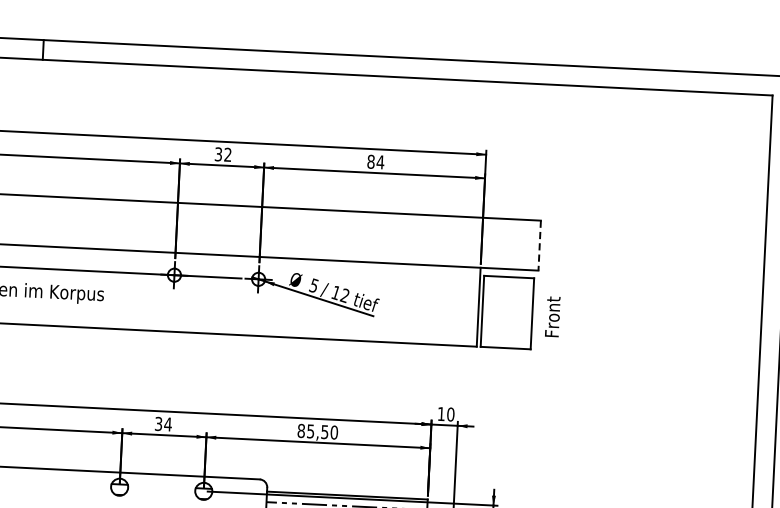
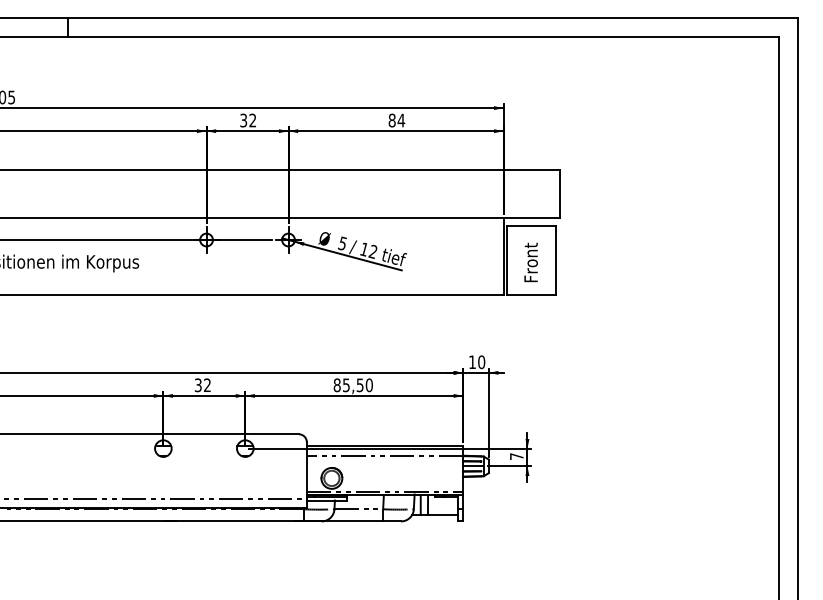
line: (539, 246) -> (559, 194), dashed -> solid
text: (552, 316) -> (530, 262), moved
text: (168, 423) -> (207, 384), 34 -> 32

